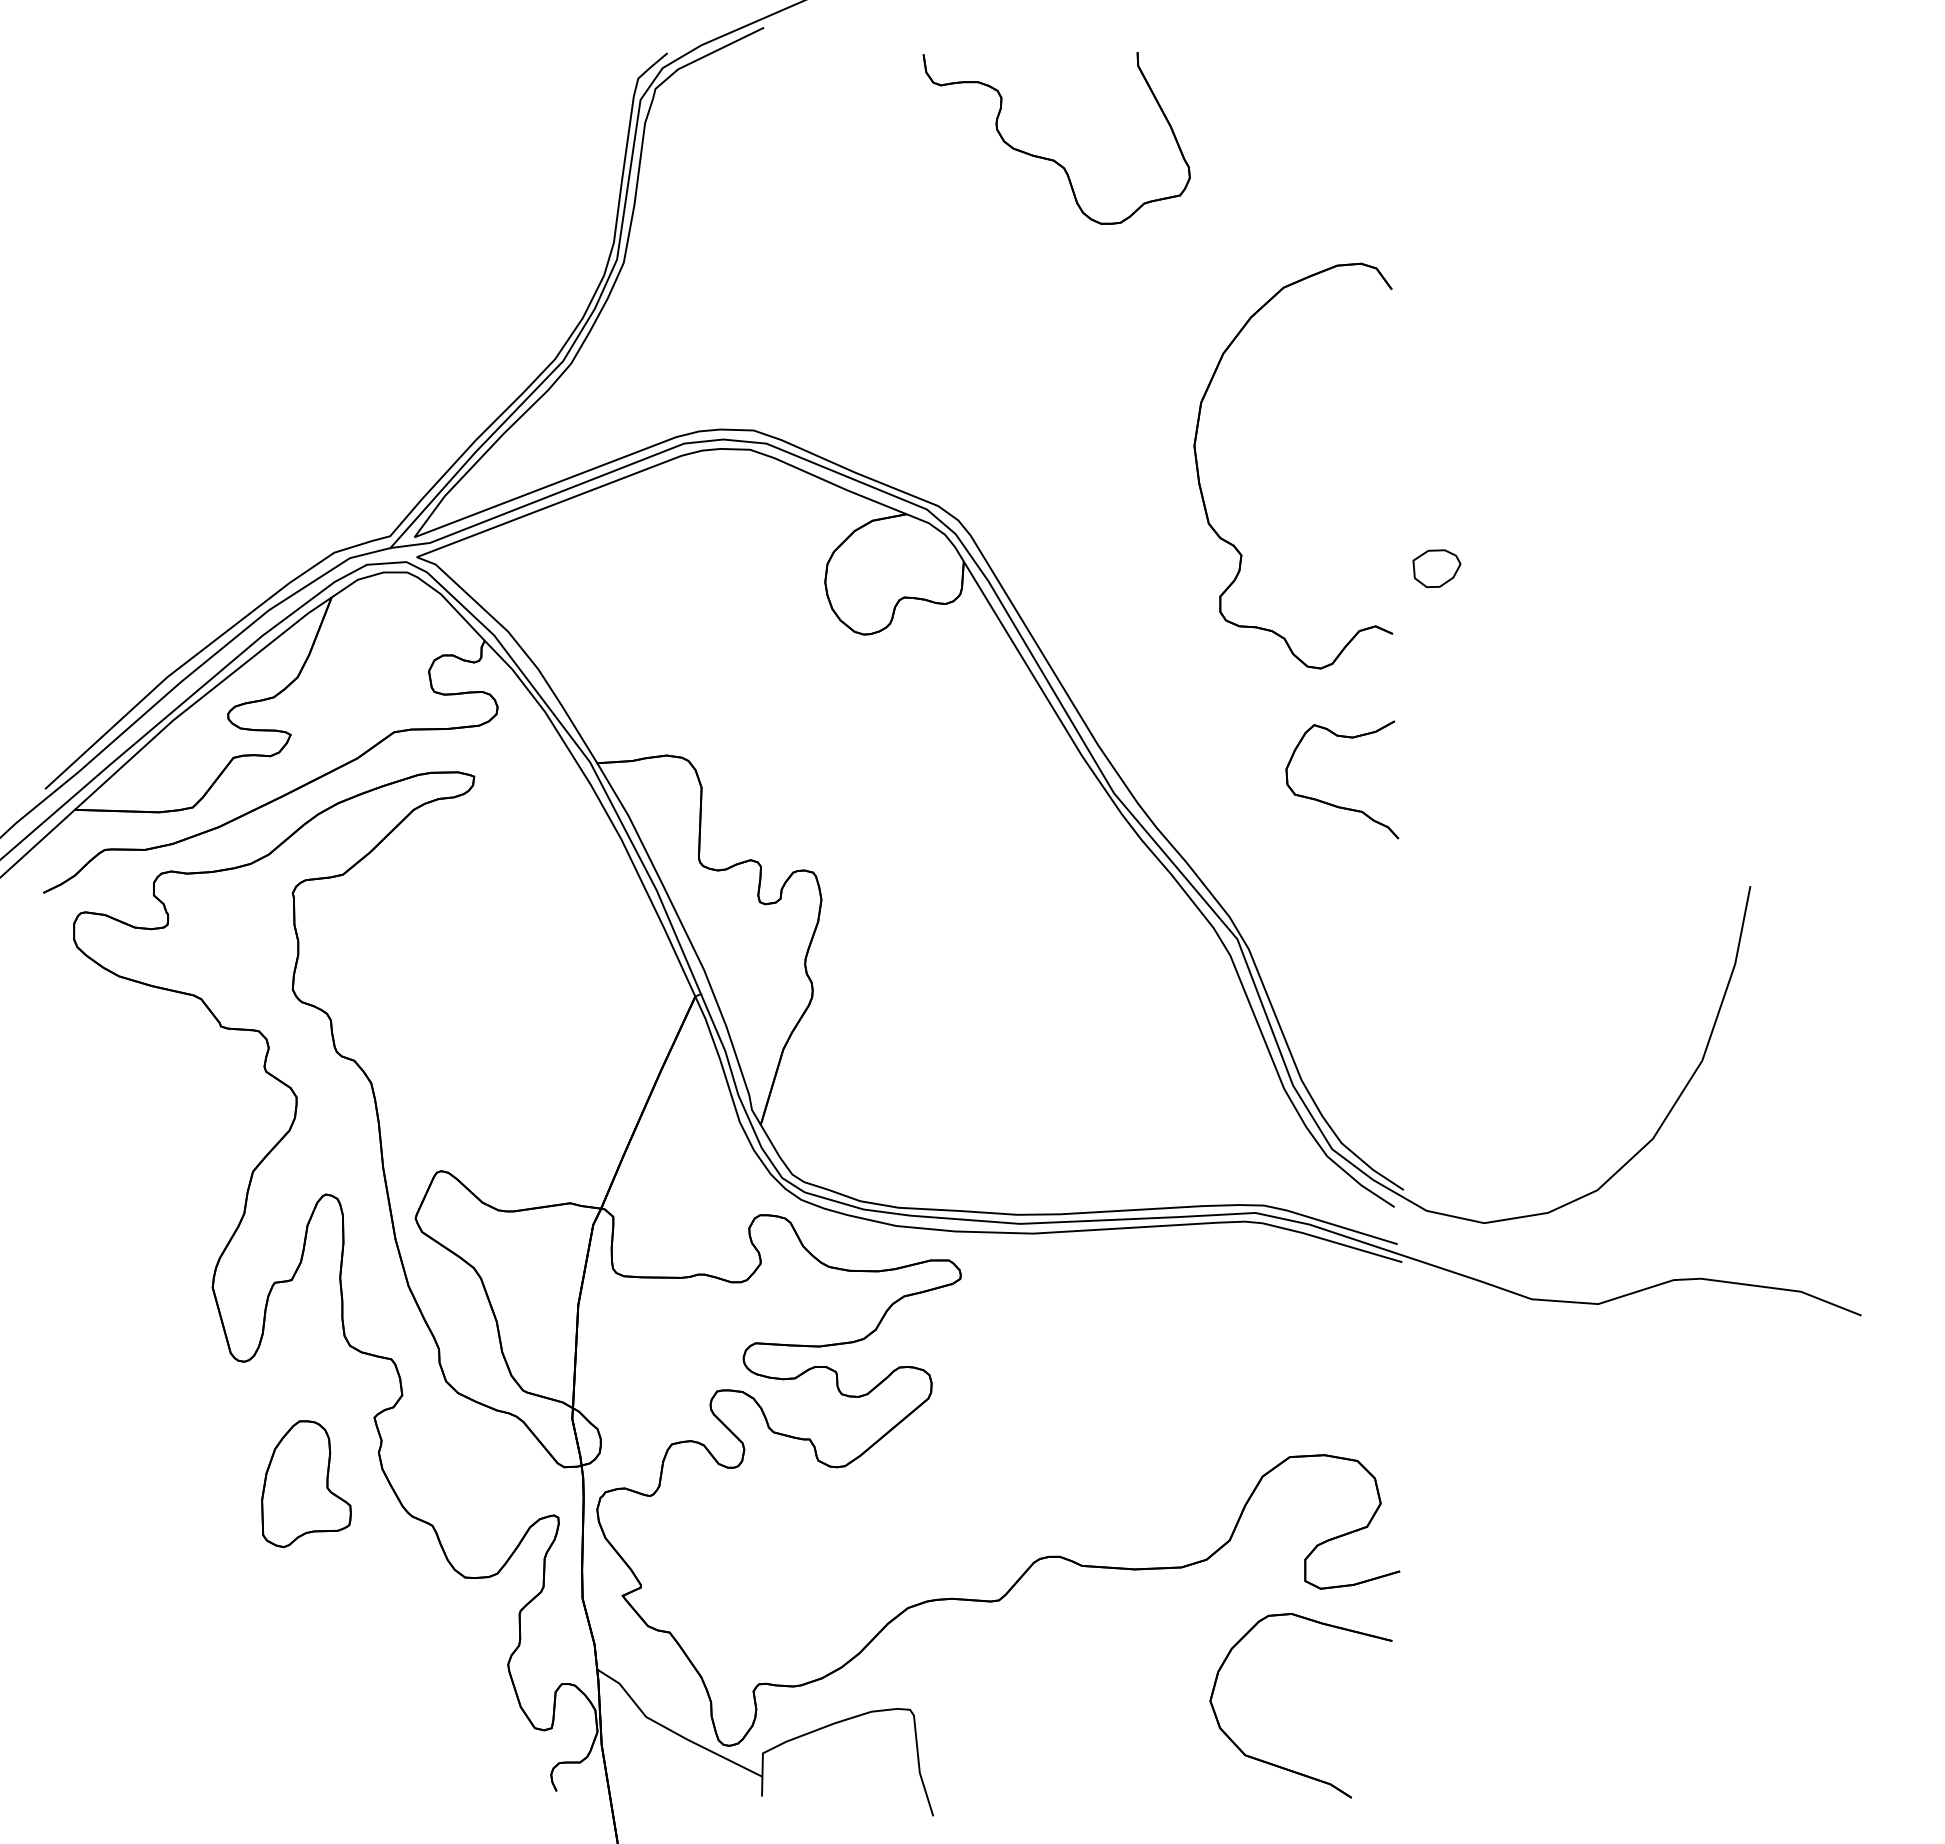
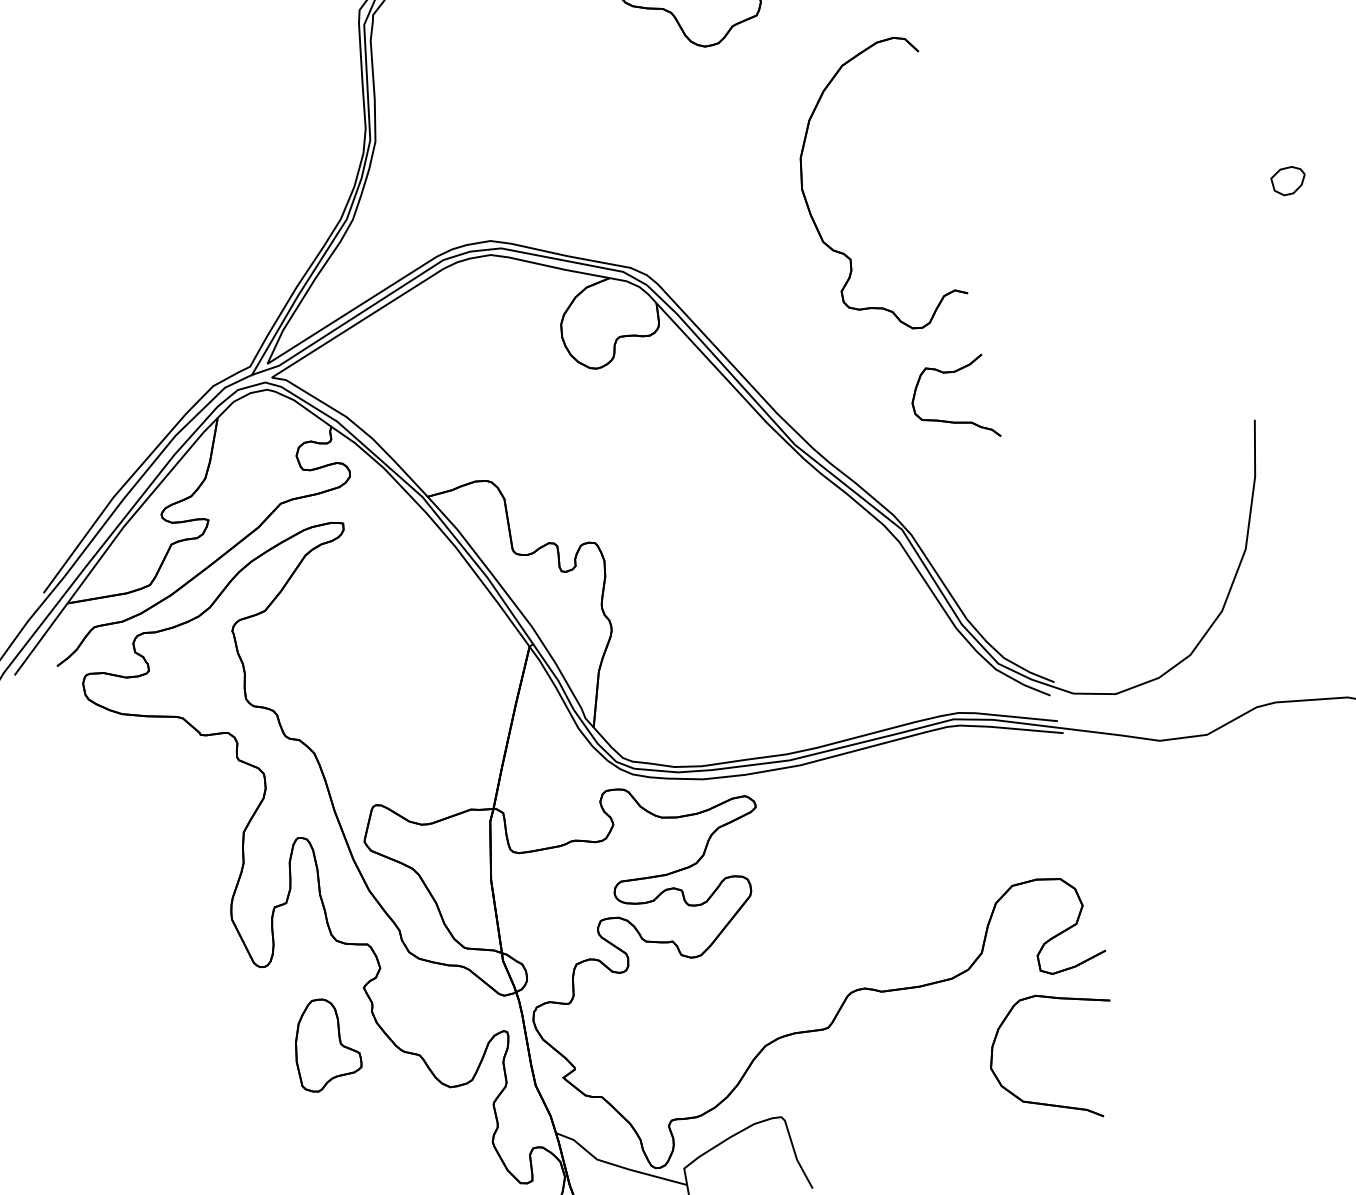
part: (1436, 568) -> (1288, 180), moved

